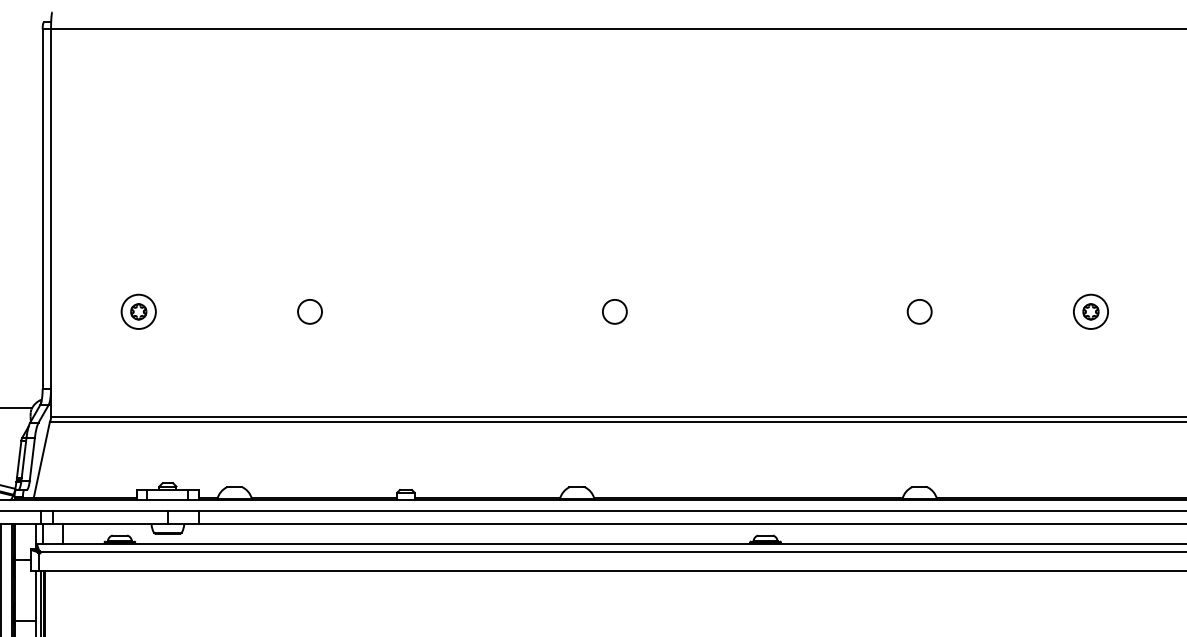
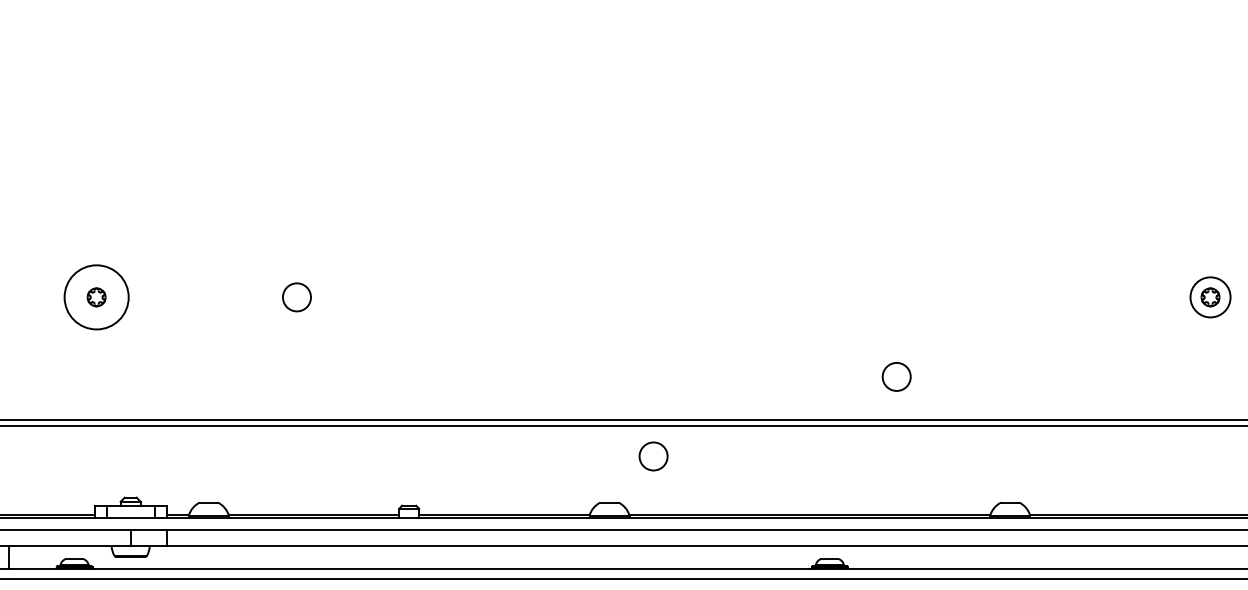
circle: (138, 311) -> (96, 296), size x1.6
circle: (614, 311) -> (653, 456), moved
circle: (919, 311) -> (896, 376), moved

